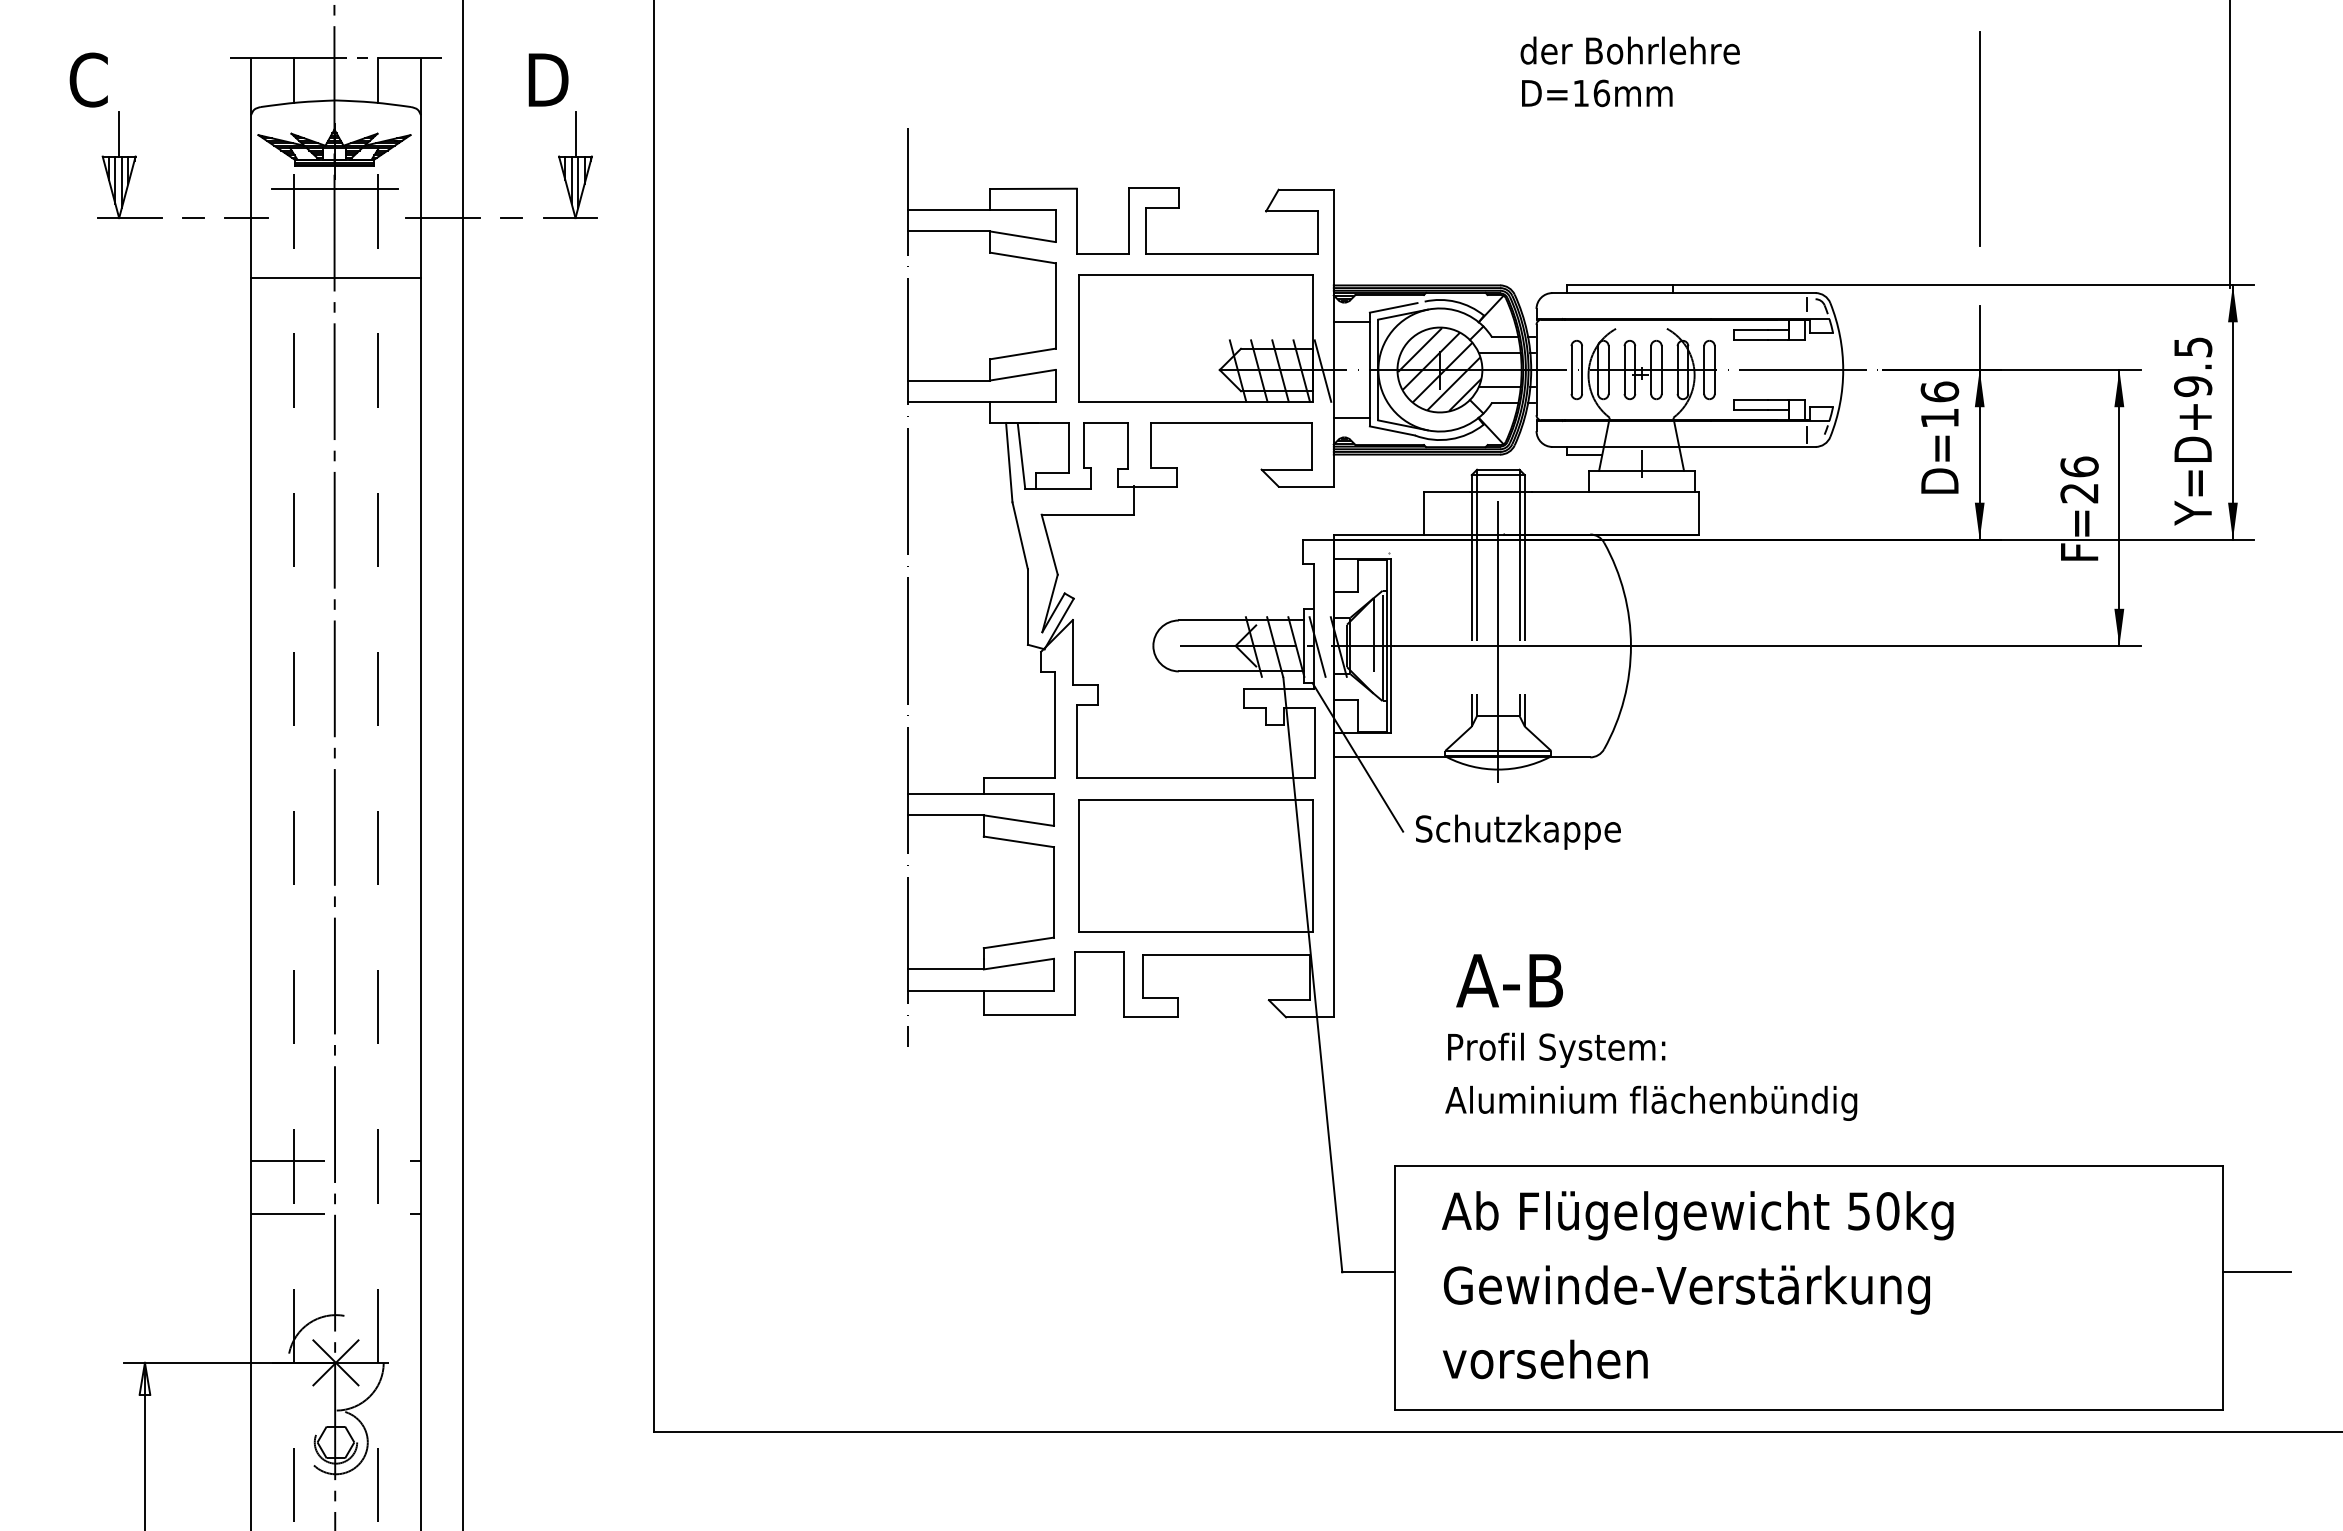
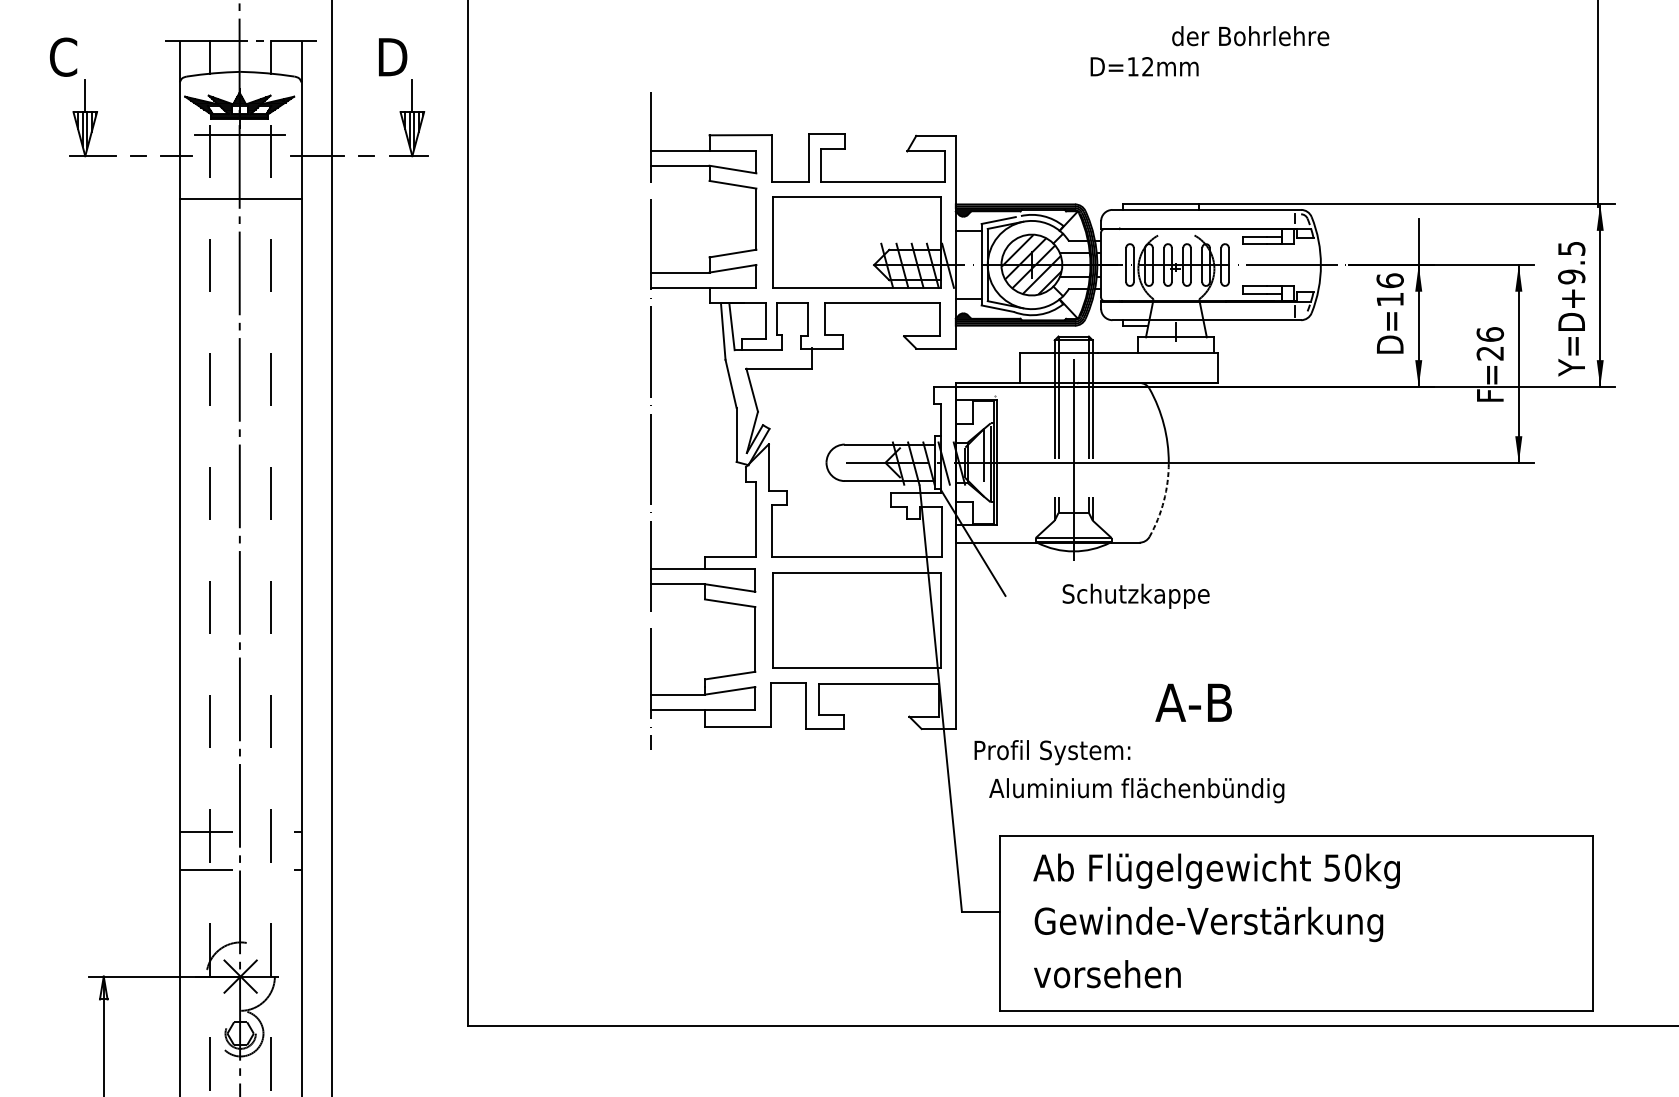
text: (1629, 50) -> (1250, 36), moved
text: (1601, 93) -> (1147, 66), D=16mm -> D=12mm
line: (1980, 138) -> (1419, 99), removed
arc: (1624, 699) -> (1164, 501), solid -> dashed
text: (1518, 831) -> (1136, 595), moved
text: (1509, 980) -> (1193, 702), moved
text: (1556, 1049) -> (1052, 752), moved
text: (1651, 1102) -> (1136, 790), moved
line: (2257, 1272) -> (1617, 911), removed

